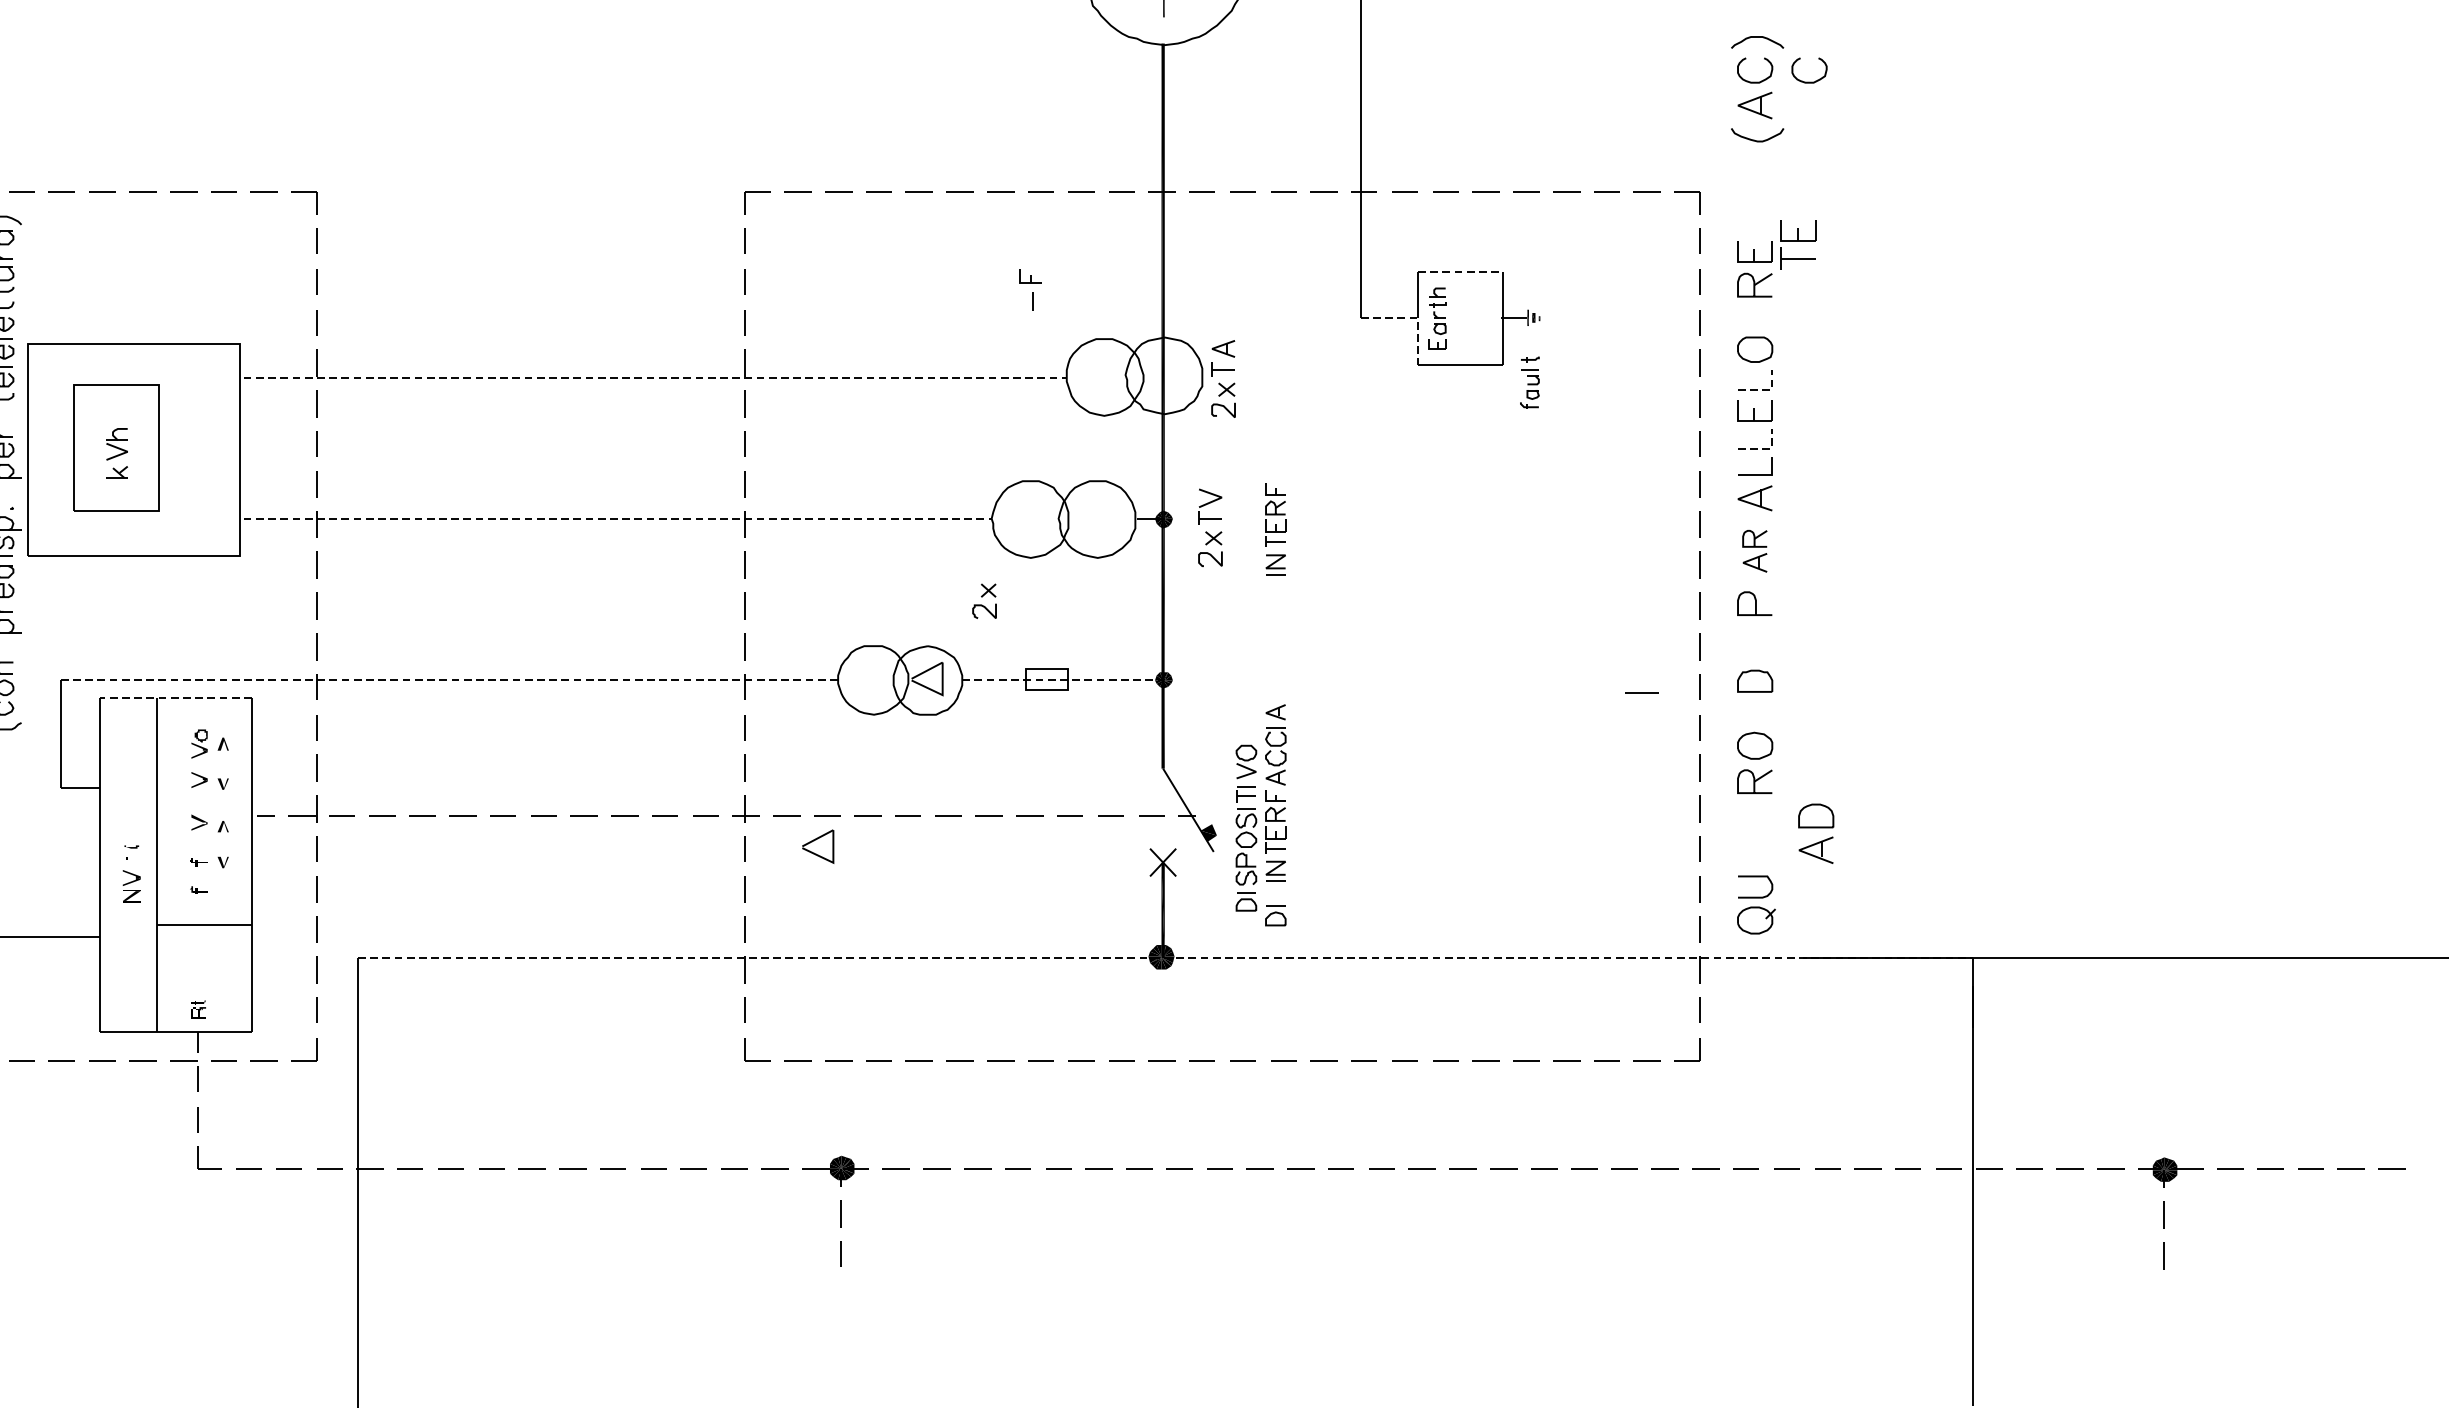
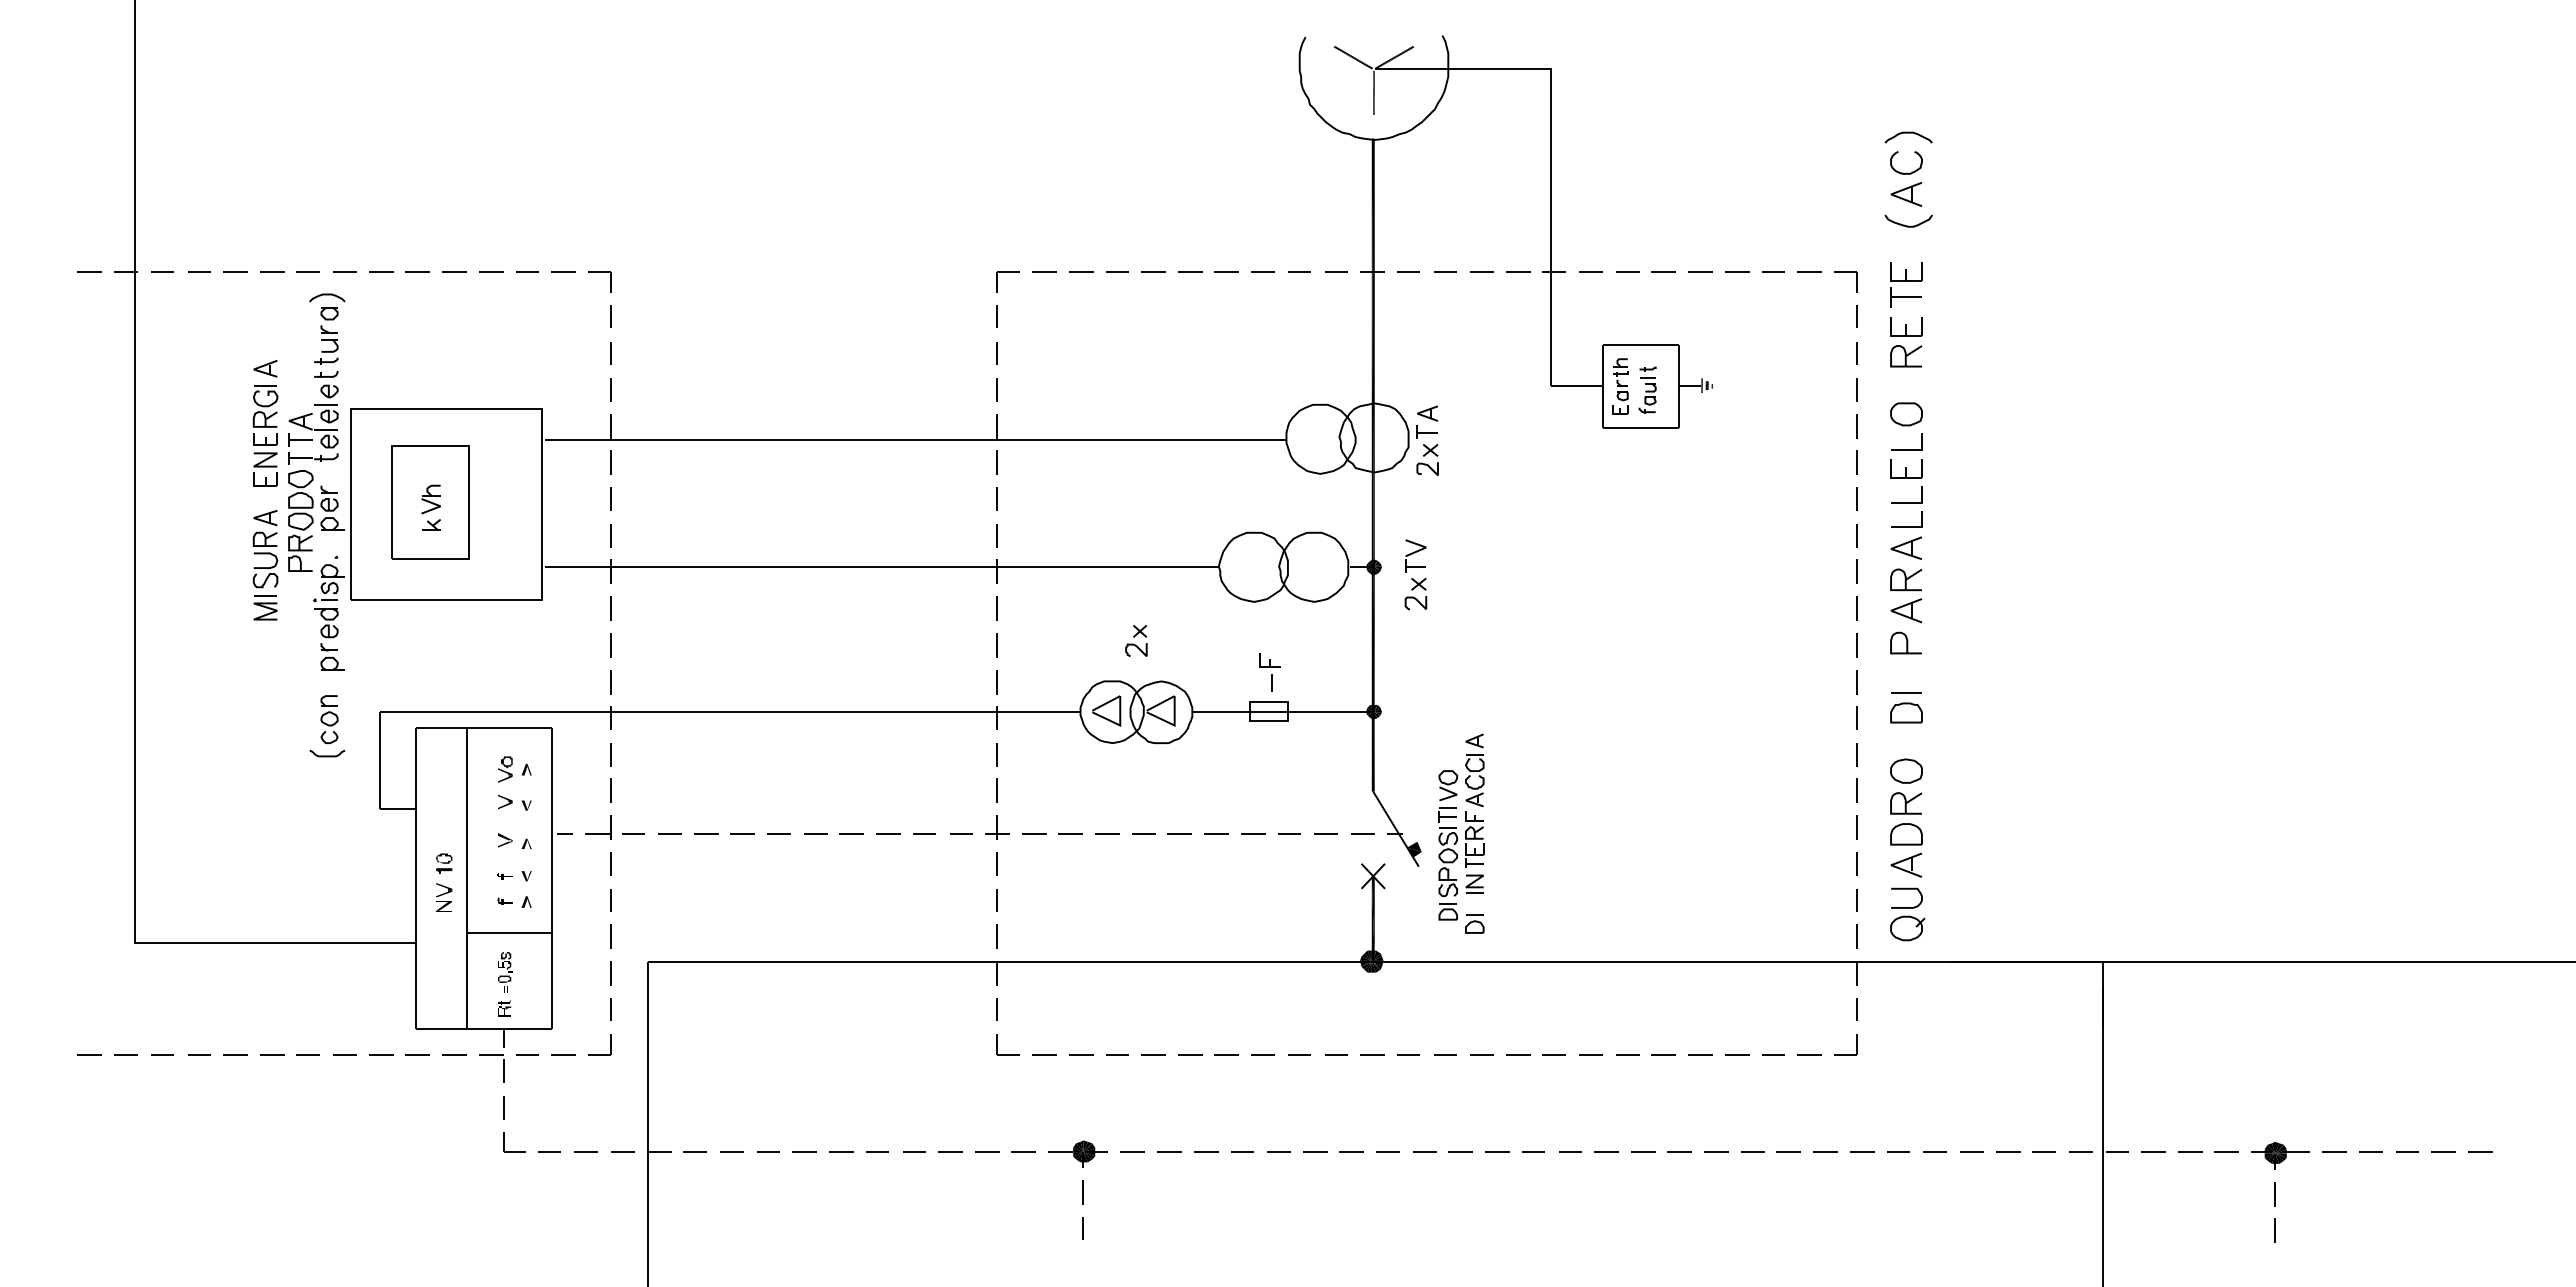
curve: (1805, 81) -> (1951, 172), removed
part: (1798, 244) -> (1906, 284), moved
line: (1460, 272) -> (1641, 344), dashed -> solid
part: (1030, 289) -> (1269, 672), moved
line: (1413, 317) -> (1598, 385), dashed -> solid
line: (654, 378) -> (915, 440), dashed -> solid
part: (1529, 382) -> (1647, 389), moved
line: (1765, 389) -> (1915, 450), dashed -> solid
line: (1765, 448) -> (1915, 503), dashed -> solid
line: (617, 518) -> (881, 566), dashed -> solid
part: (1275, 529) -> (1474, 576), removed
part: (1755, 550) -> (1906, 595), size x1.43
part: (984, 600) -> (1136, 640), moved
line: (449, 680) -> (730, 712), dashed -> solid
line: (1063, 680) -> (1283, 712), dashed -> solid
line: (1641, 691) -> (1906, 692), moved
line: (175, 698) -> (483, 728), dashed -> solid
part: (1816, 833) -> (1906, 850), moved
fill: (132, 841) -> (444, 857), added
part: (818, 846) -> (1106, 710), moved
fill: (132, 857) -> (444, 871), added
fill: (223, 890) -> (526, 901), added
line: (1165, 958) -> (1375, 962), dashed -> solid
part: (199, 969) -> (505, 972), added

